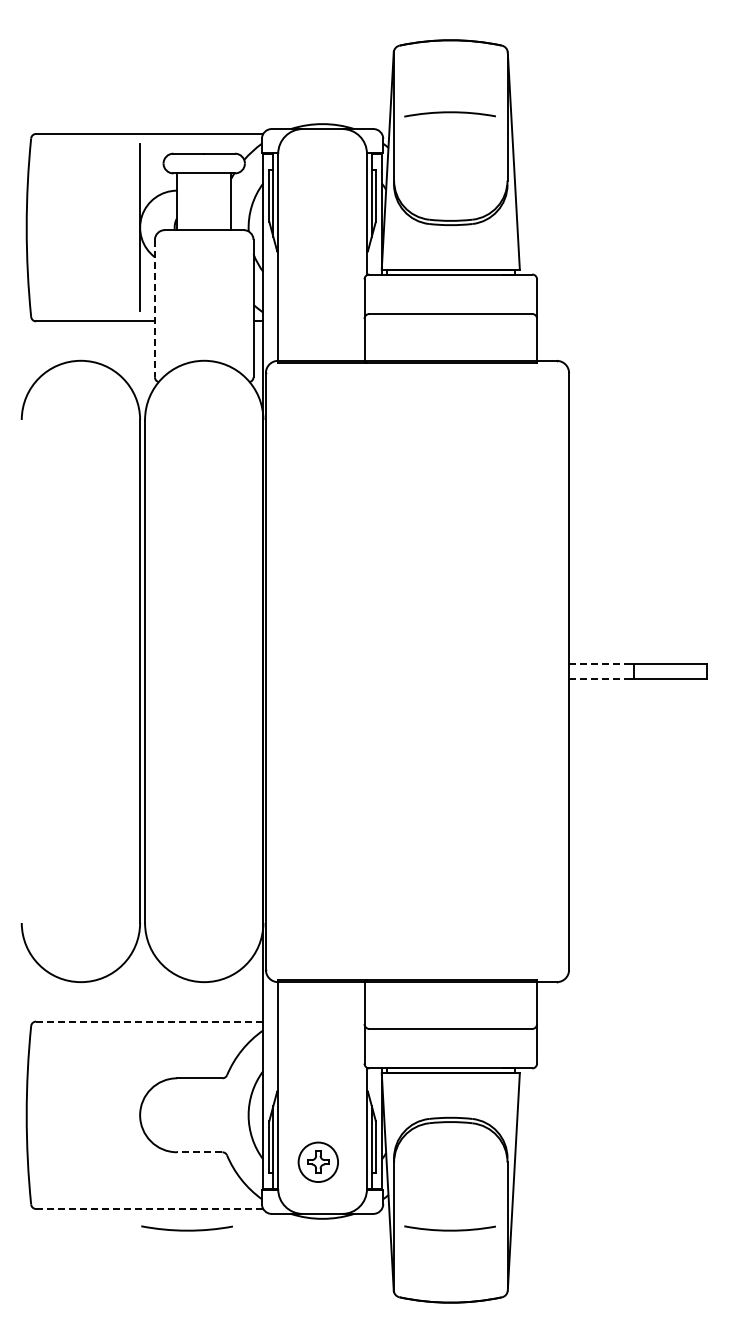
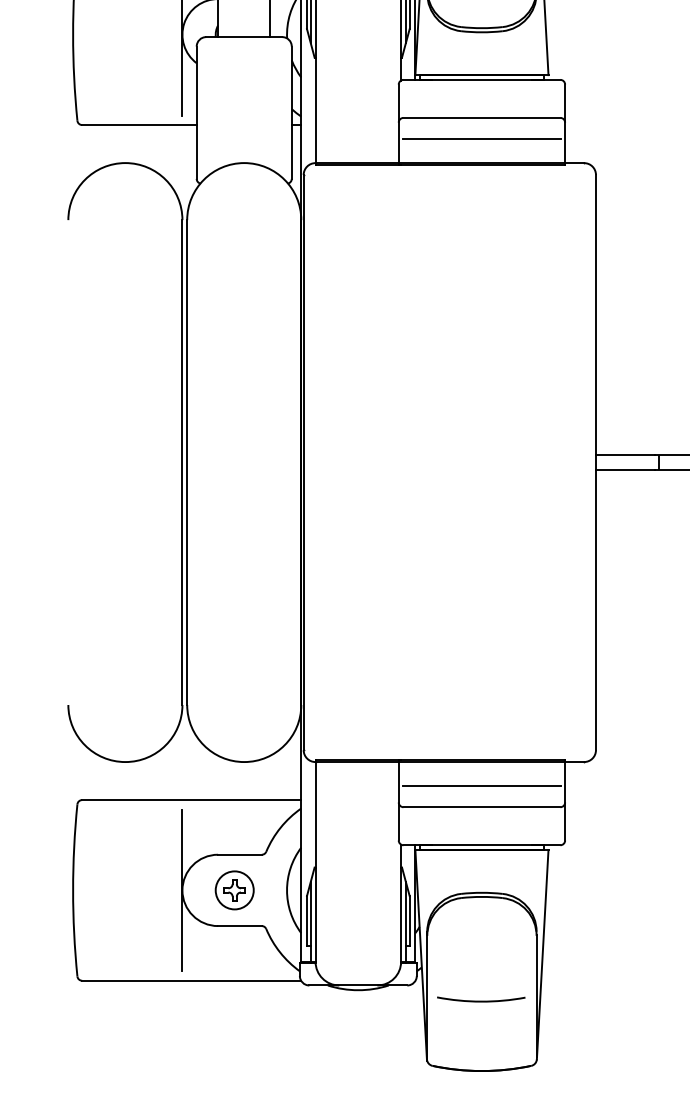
line: (154, 308) -> (196, 112), dashed -> solid
line: (450, 336) -> (481, 139), added
line: (599, 664) -> (625, 455), dashed -> solid
line: (599, 678) -> (625, 469), dashed -> solid
line: (450, 1006) -> (481, 785), added
line: (149, 1021) -> (191, 799), dashed -> solid
line: (140, 1115) -> (182, 890), added
line: (199, 1152) -> (239, 926), dashed -> solid
part: (317, 1161) -> (233, 889), moved
line: (149, 1209) -> (191, 981), dashed -> solid
arc: (186, 1229) -> (227, 1000), removed

